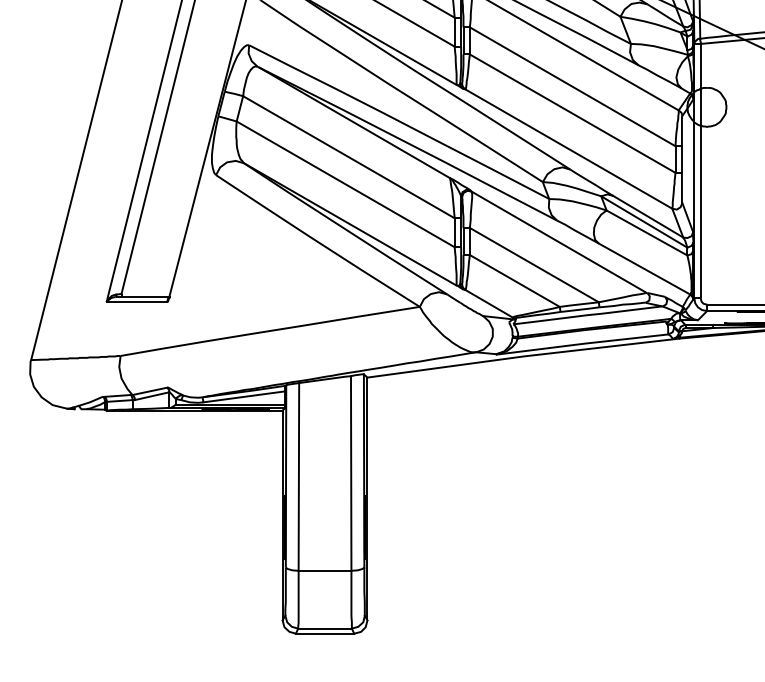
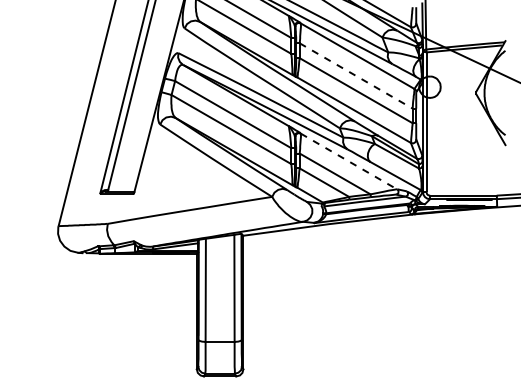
line: (573, 87) -> (356, 76), solid -> dashed
line: (560, 242) -> (349, 161), solid -> dashed

